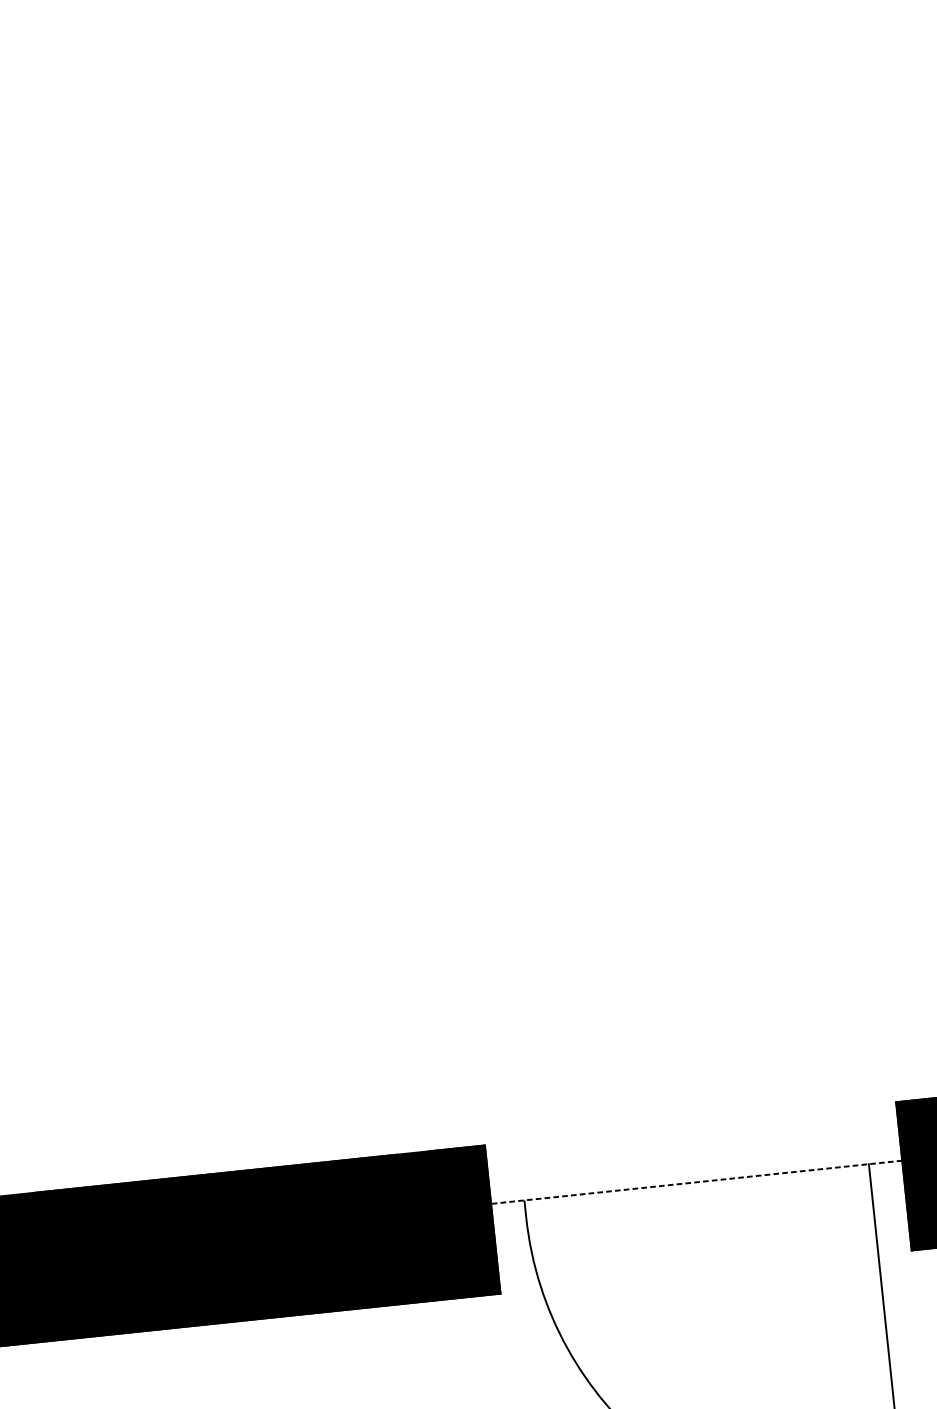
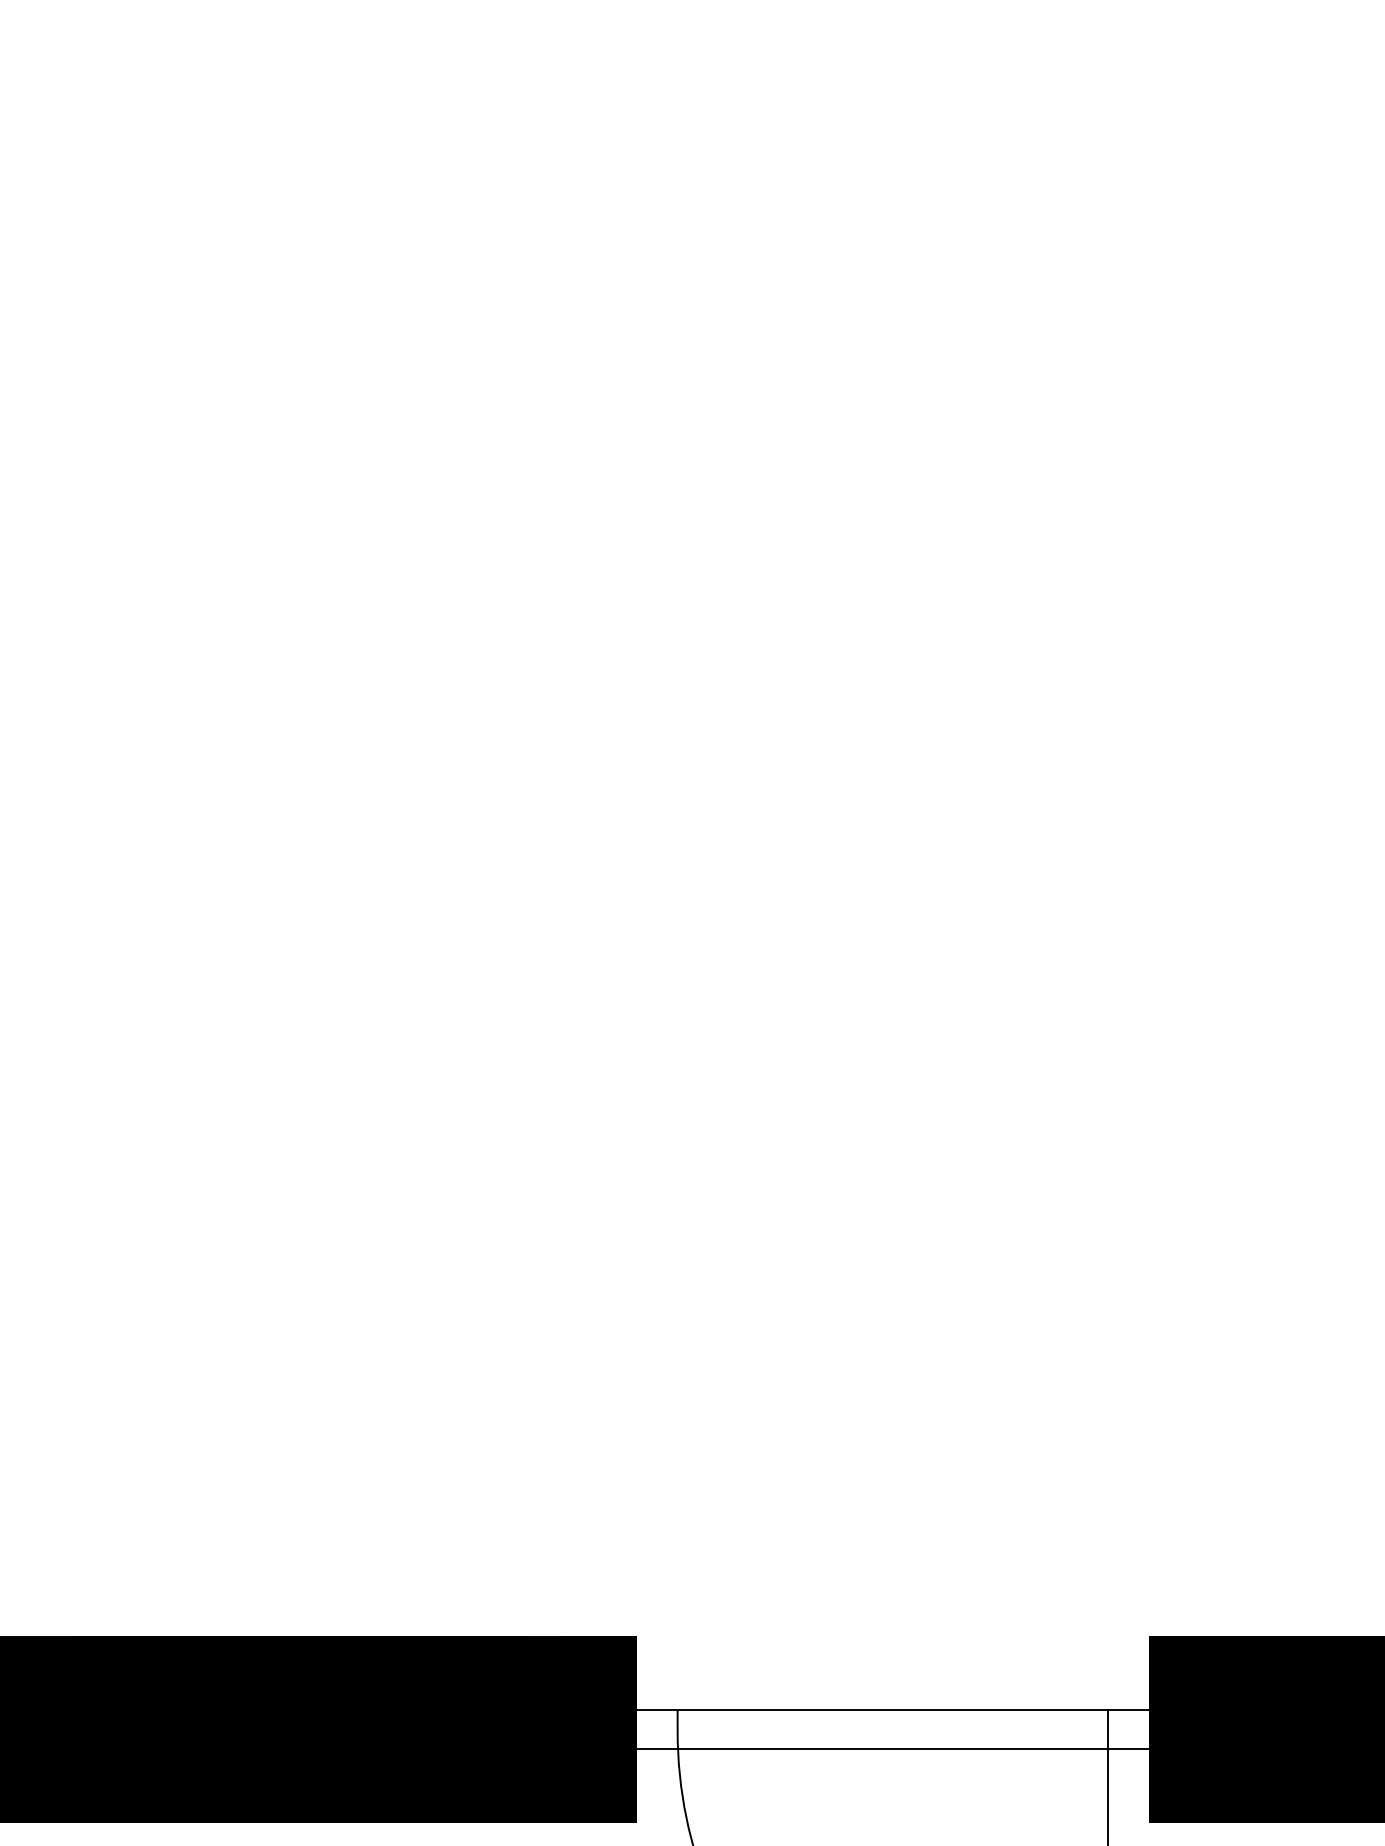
line: (696, 1182) -> (892, 1710), dashed -> solid
line: (699, 1213) -> (892, 1749), added

